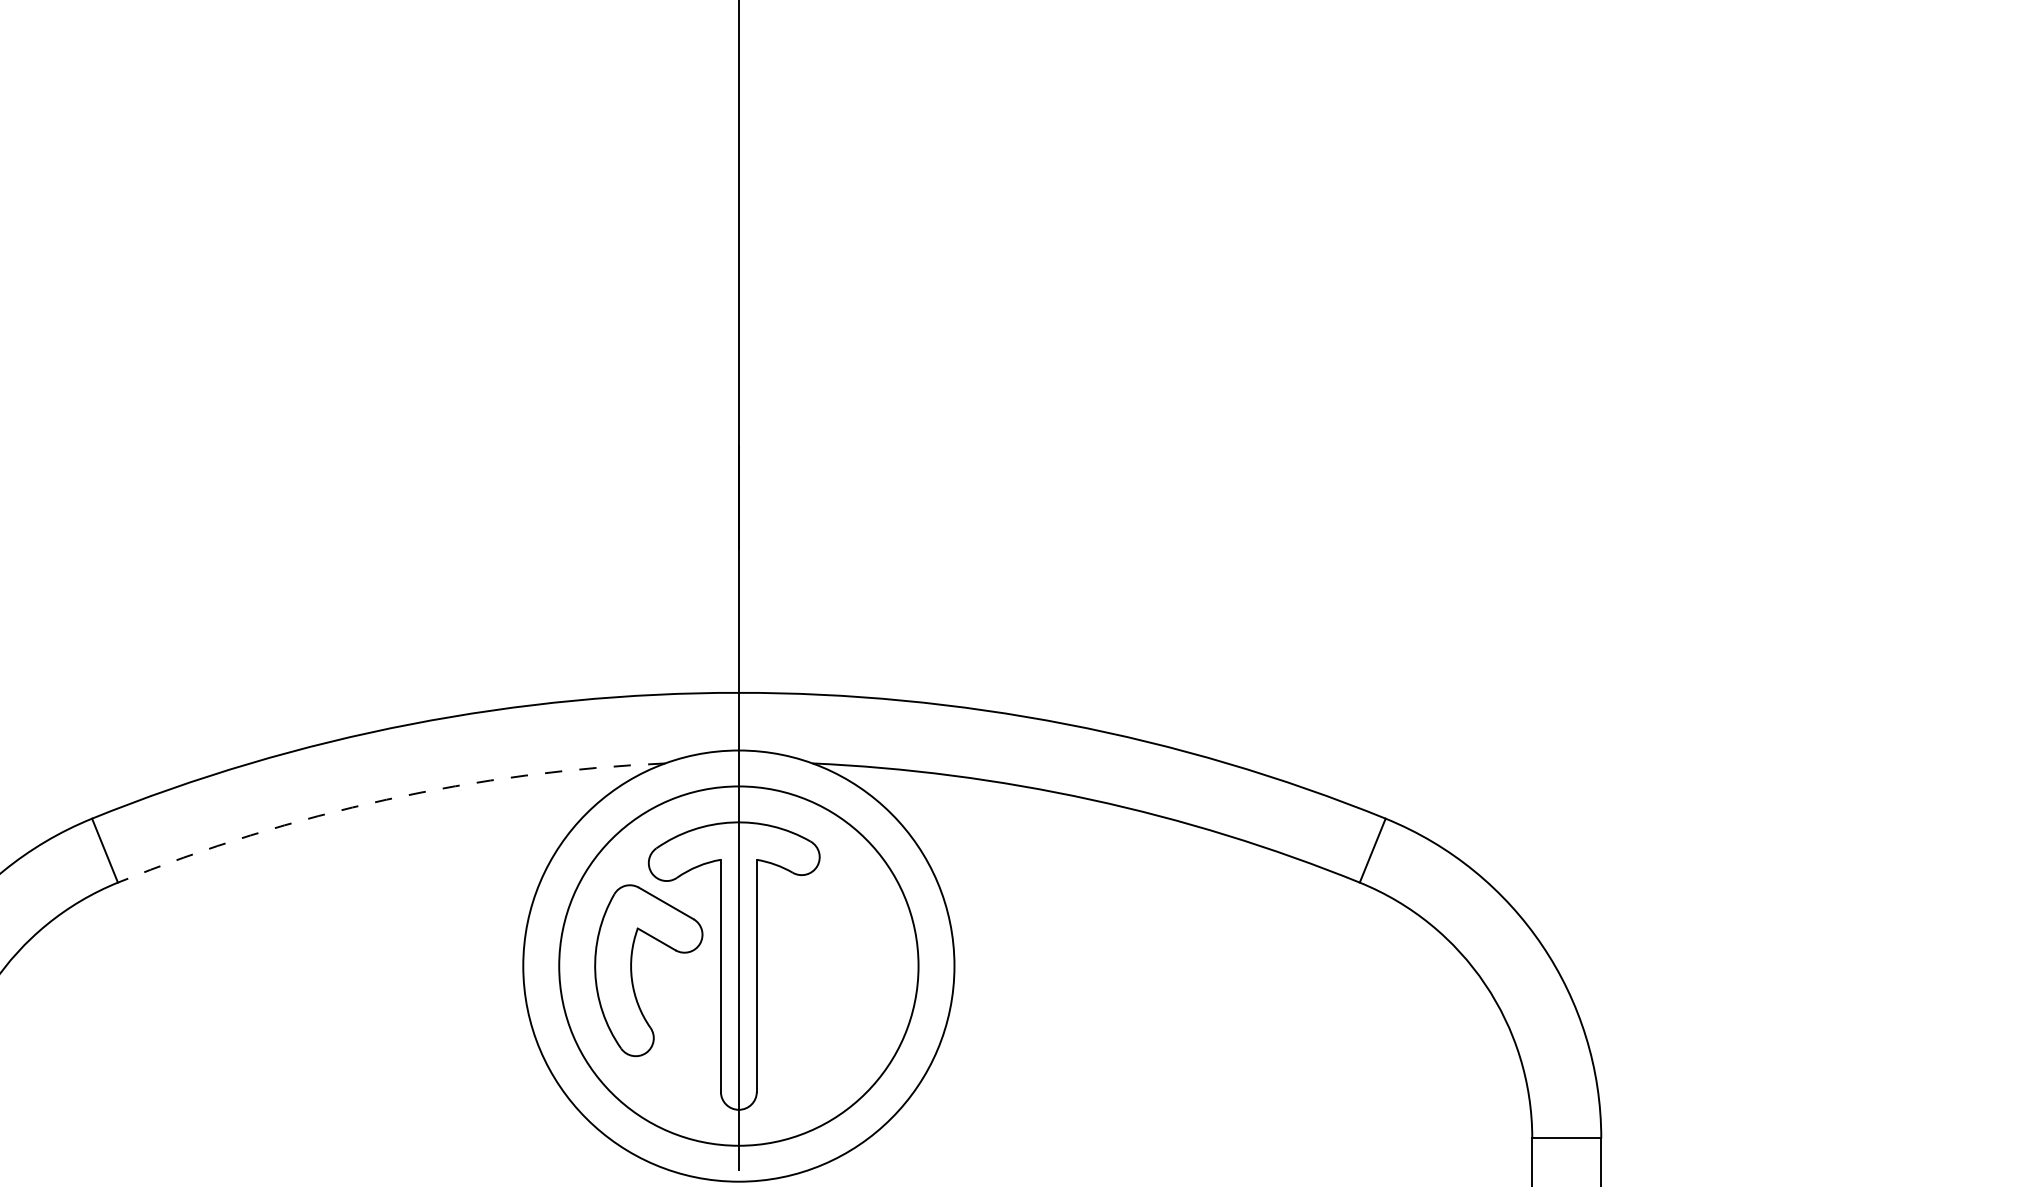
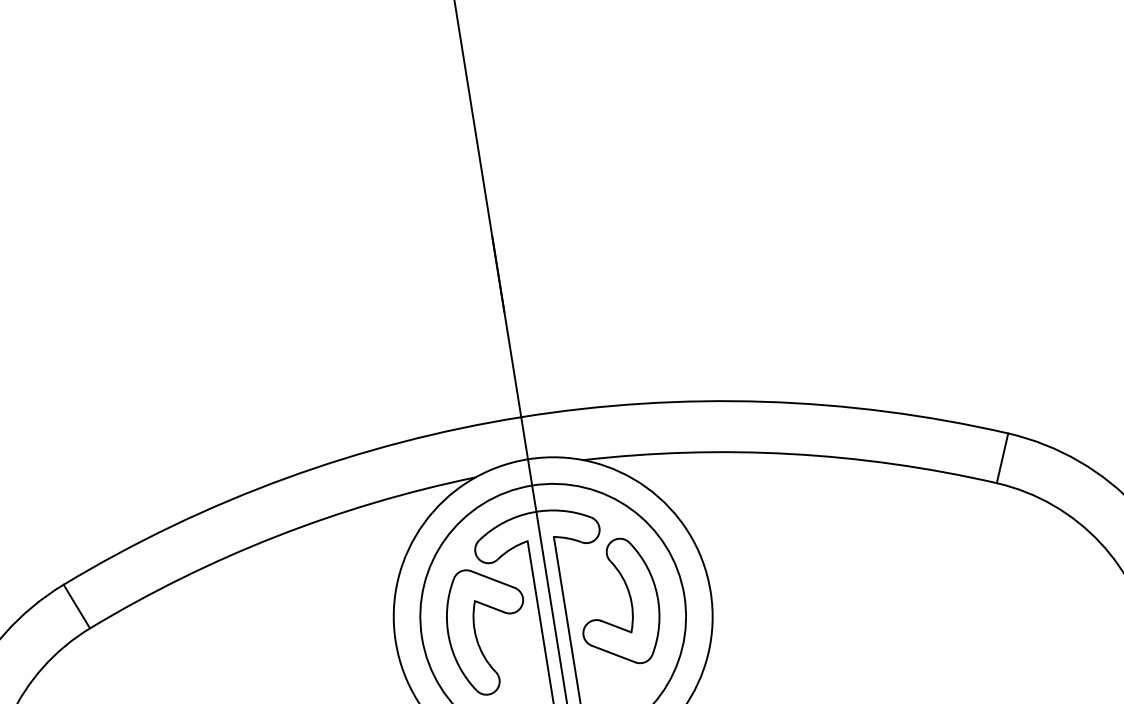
arc: (386, 799) -> (276, 536), dashed -> solid
part: (845, 961) -> (630, 600), added

